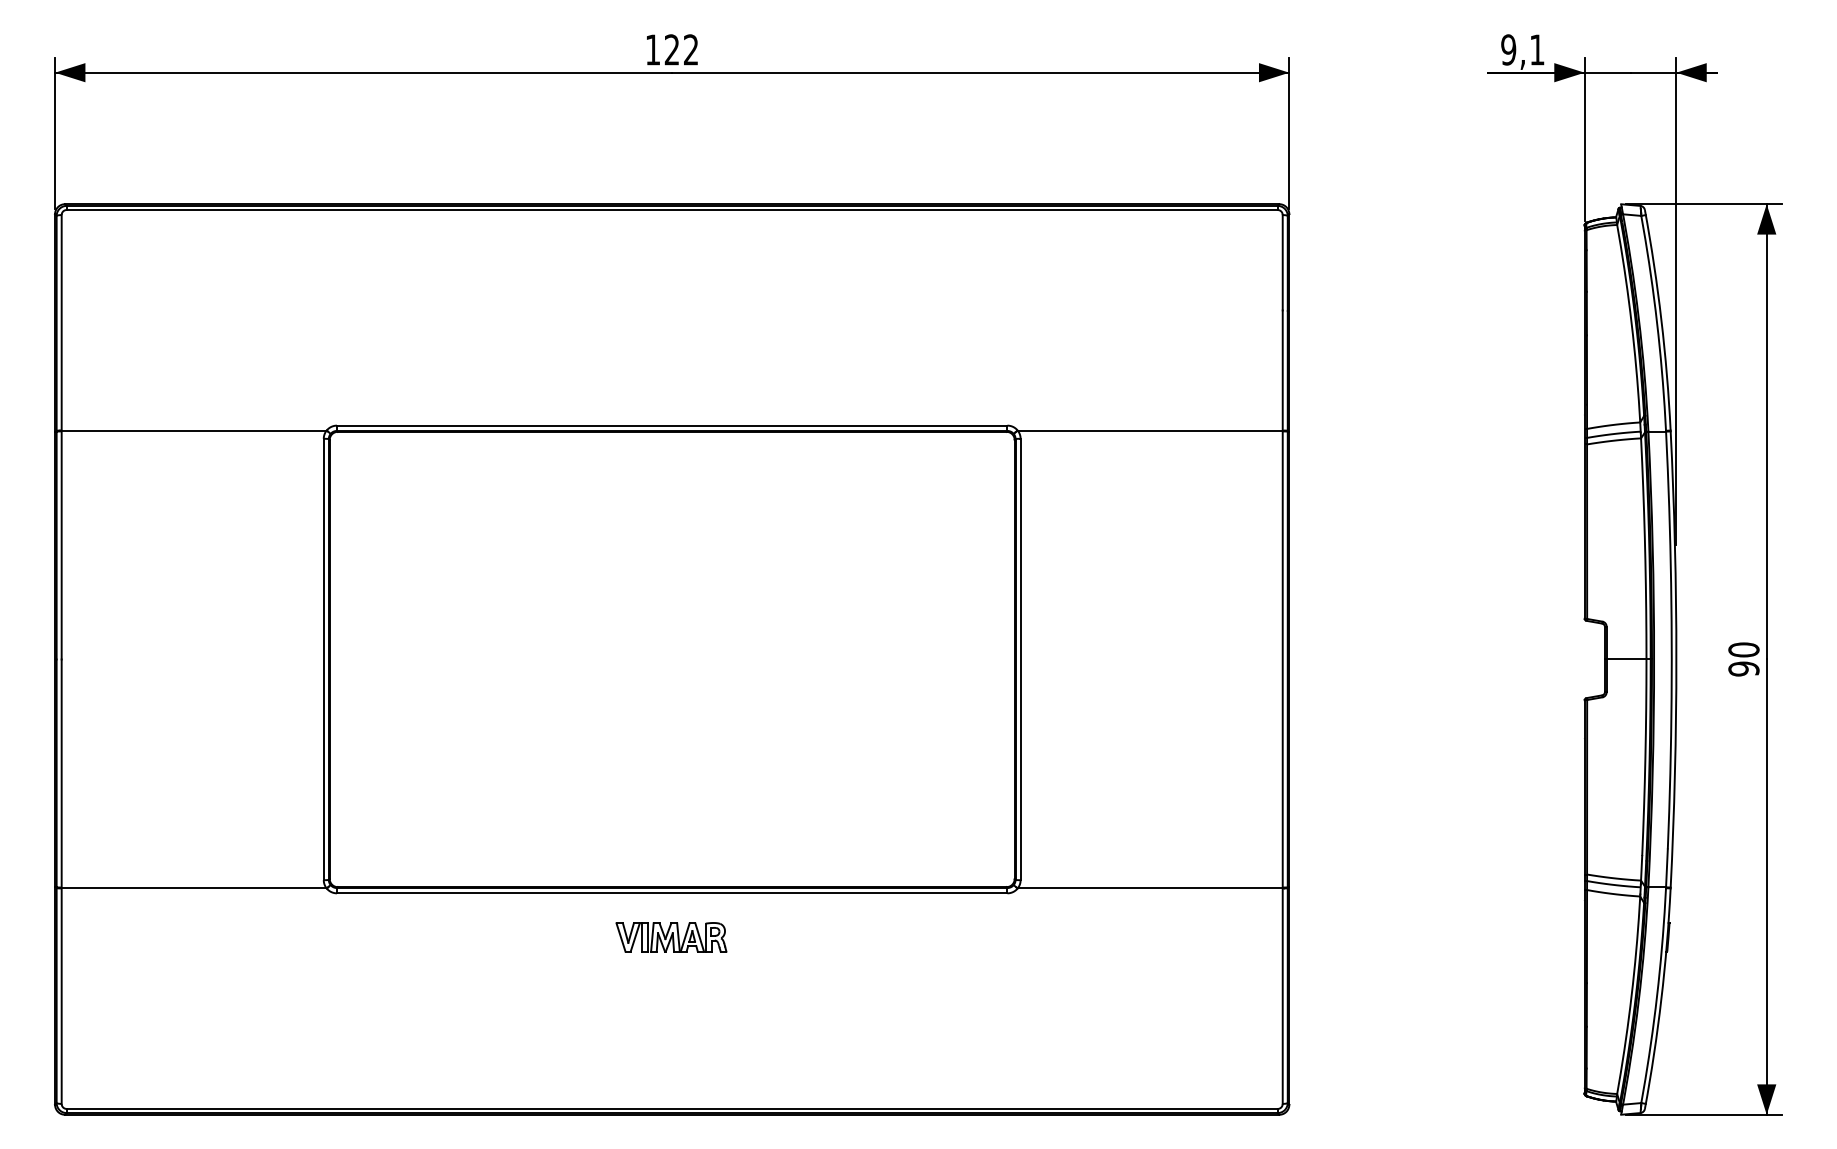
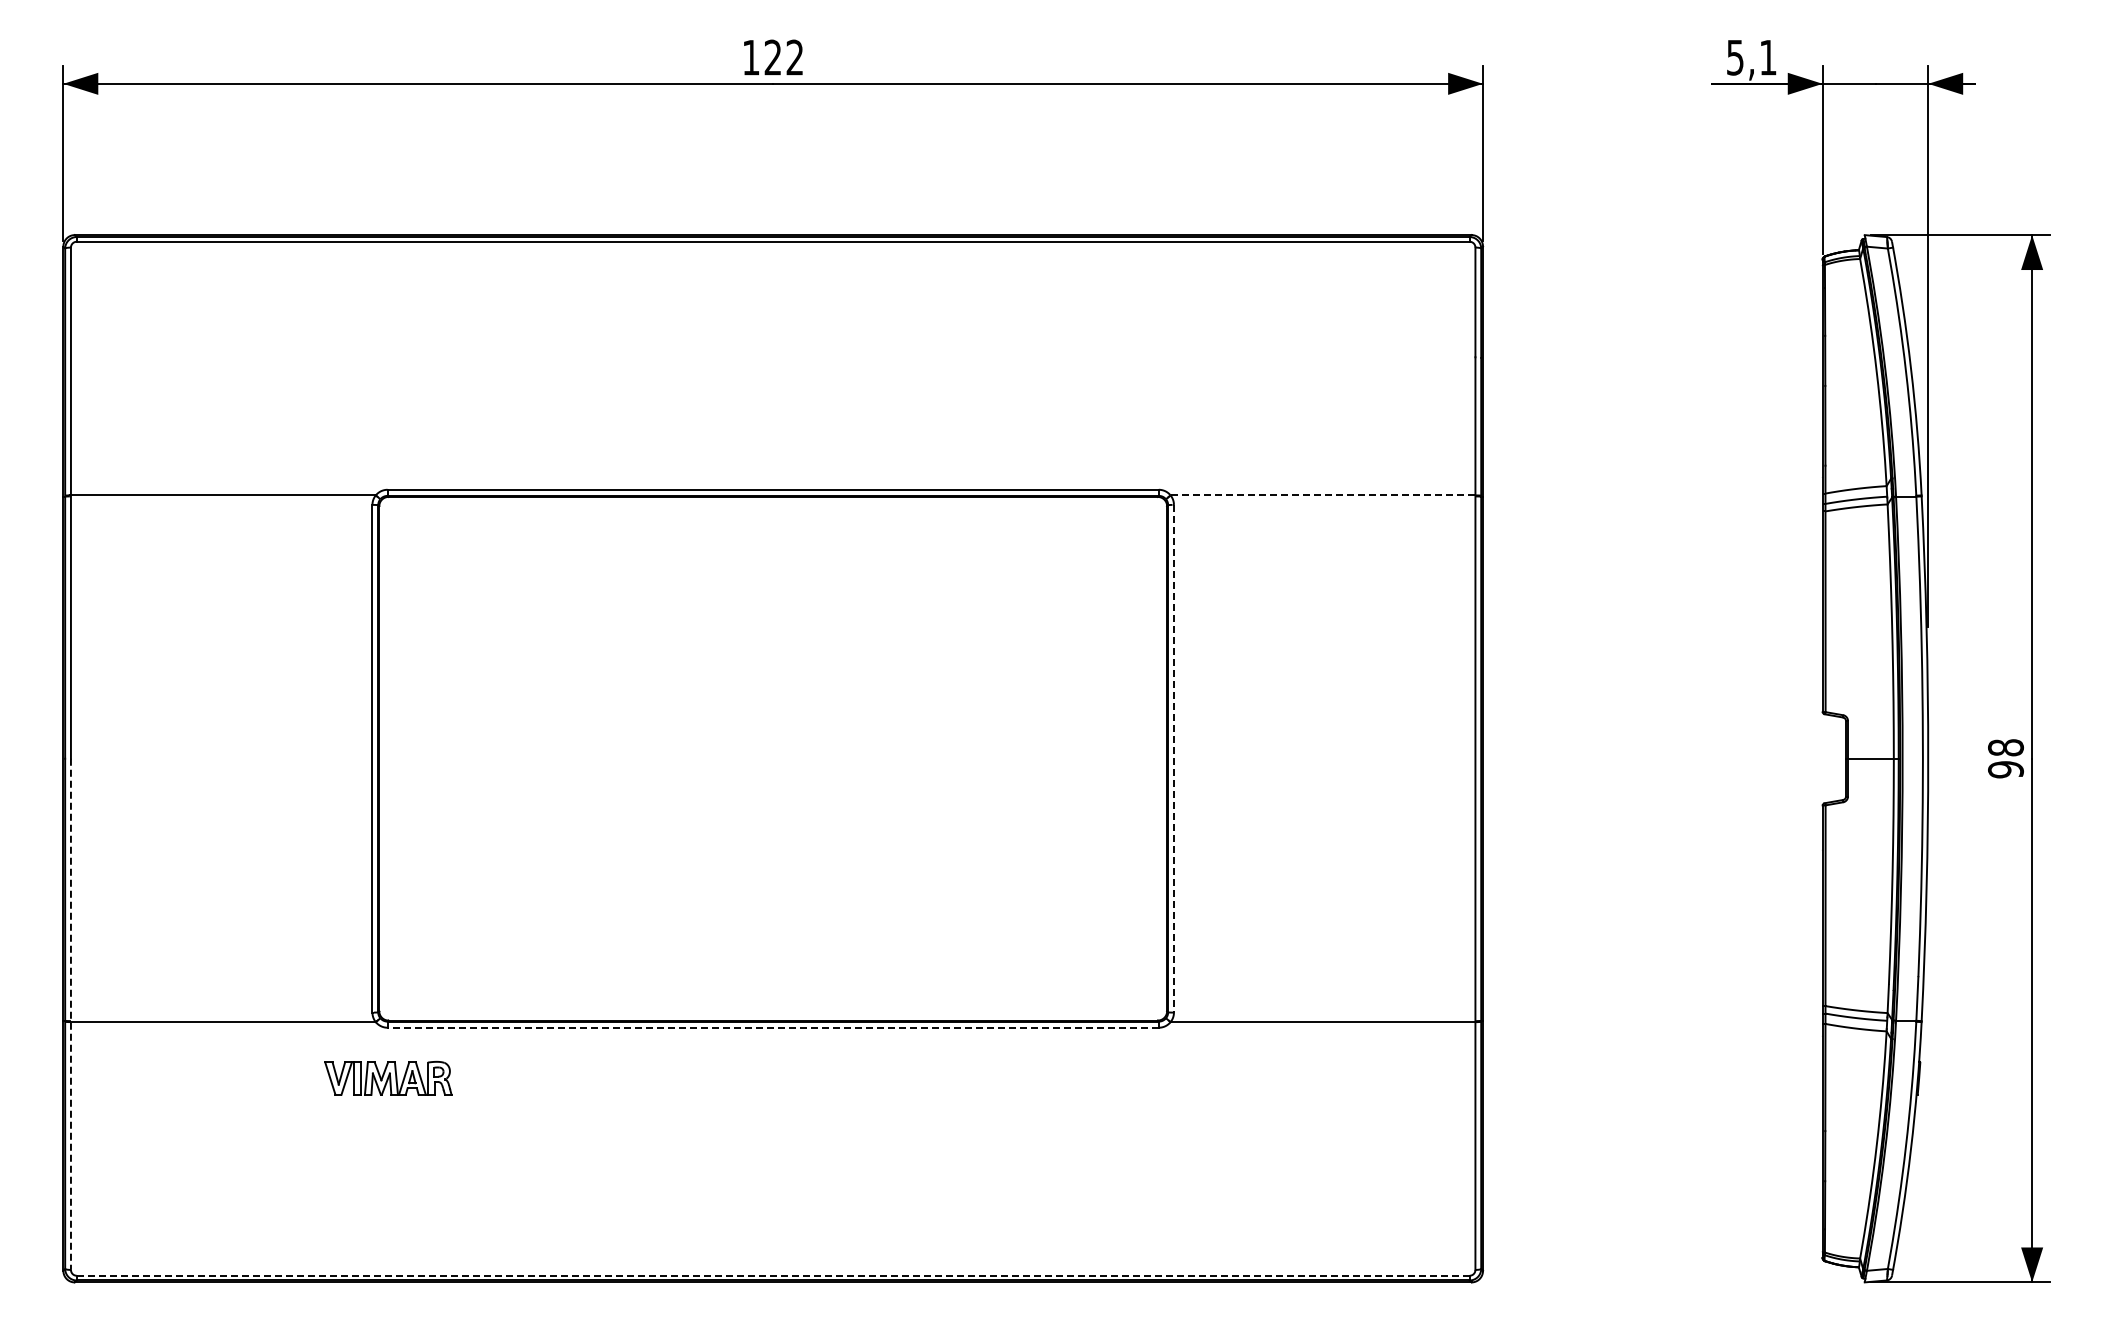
text: (1507, 49) -> (1734, 57), 9,1 -> 5,1
line: (1150, 430) -> (1323, 495), solid -> dashed
text: (1743, 649) -> (2005, 747), 90 -> 98
line: (1020, 659) -> (1173, 758), solid -> dashed
line: (61, 881) -> (70, 1014), solid -> dashed
line: (672, 893) -> (773, 1027), solid -> dashed
part: (671, 936) -> (388, 1077), moved
line: (672, 1108) -> (773, 1275), solid -> dashed

